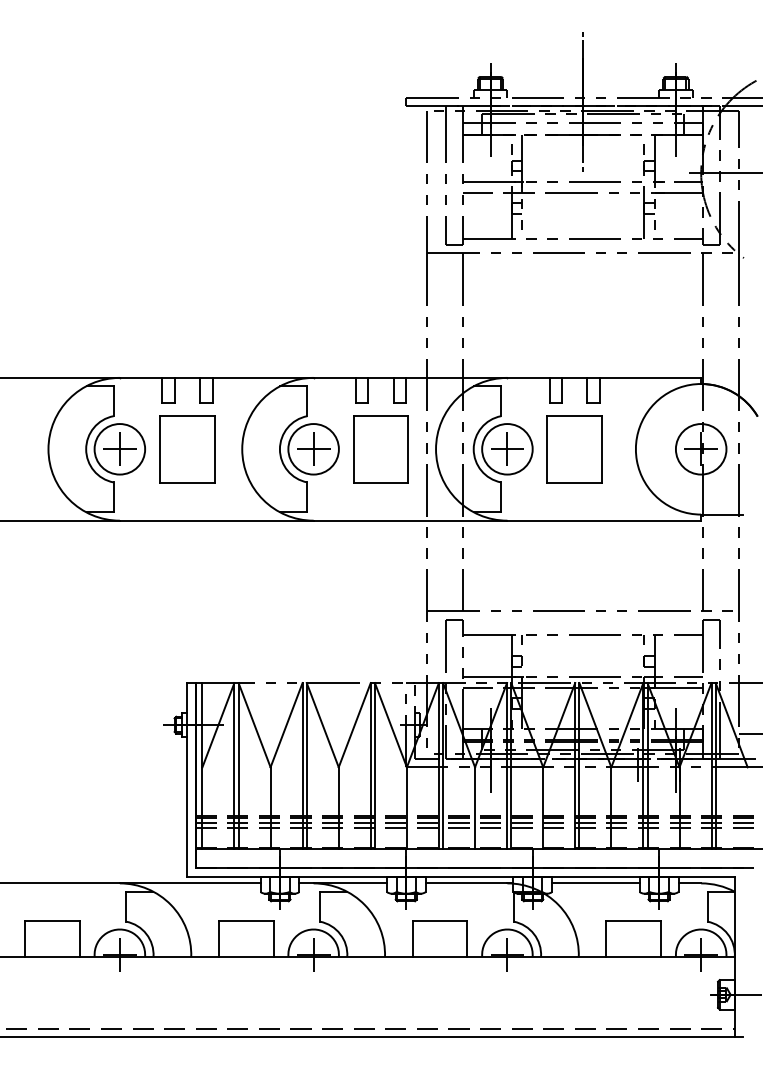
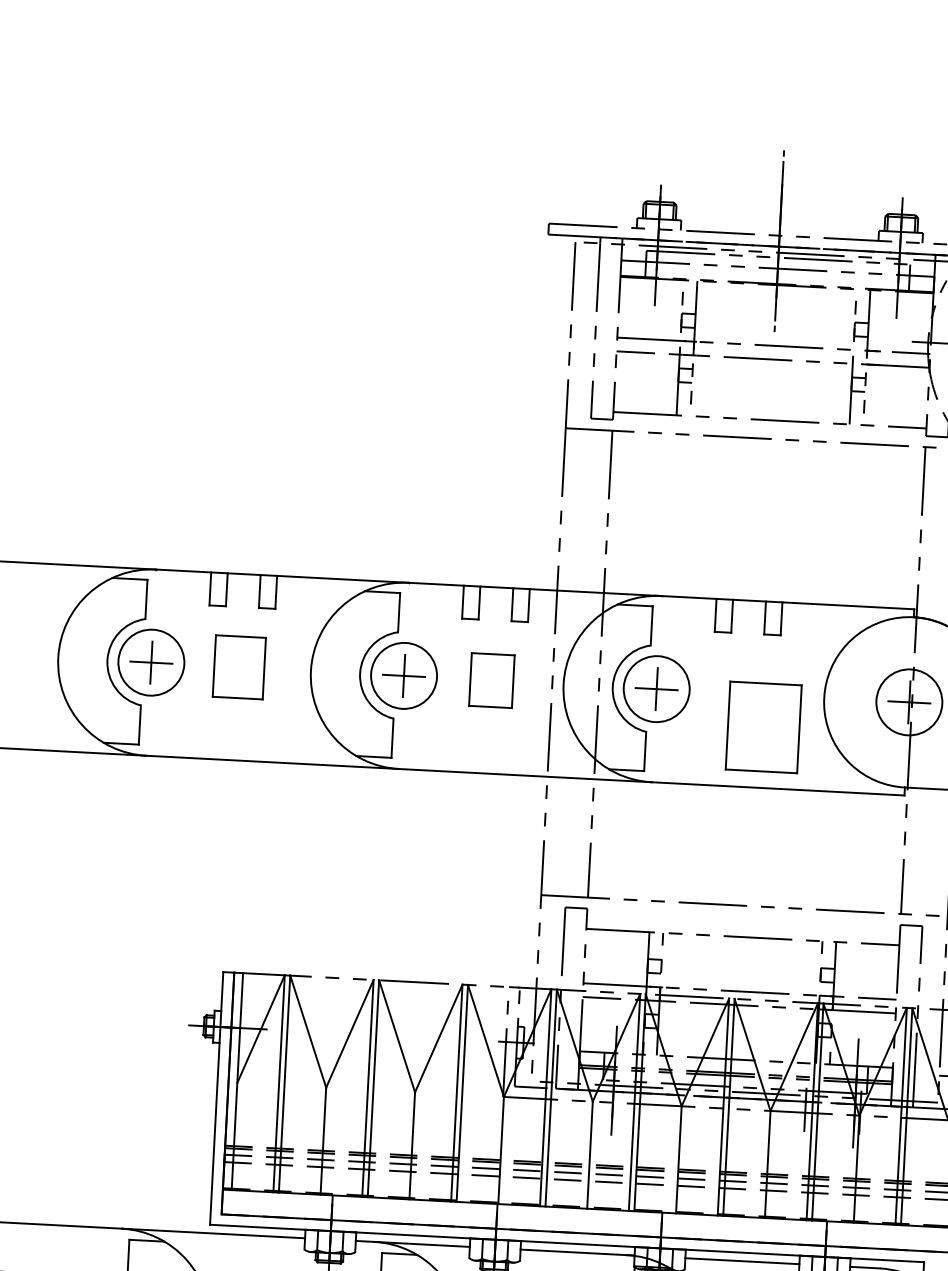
part: (187, 449) -> (239, 667), size x0.7
part: (380, 449) -> (491, 680), size x0.6
part: (574, 449) -> (763, 727), moved

